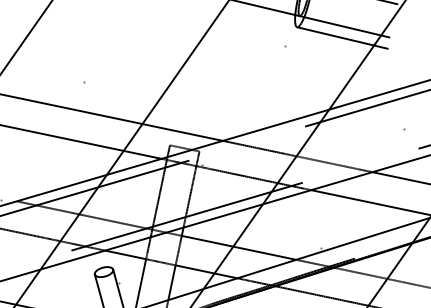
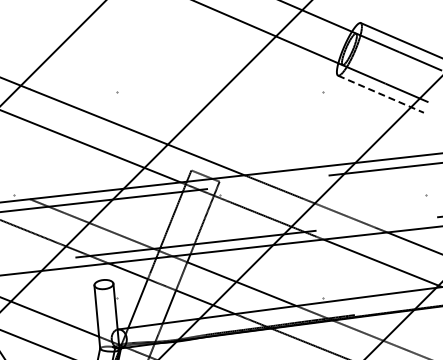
line: (341, 38) -> (380, 94), solid -> dashed

